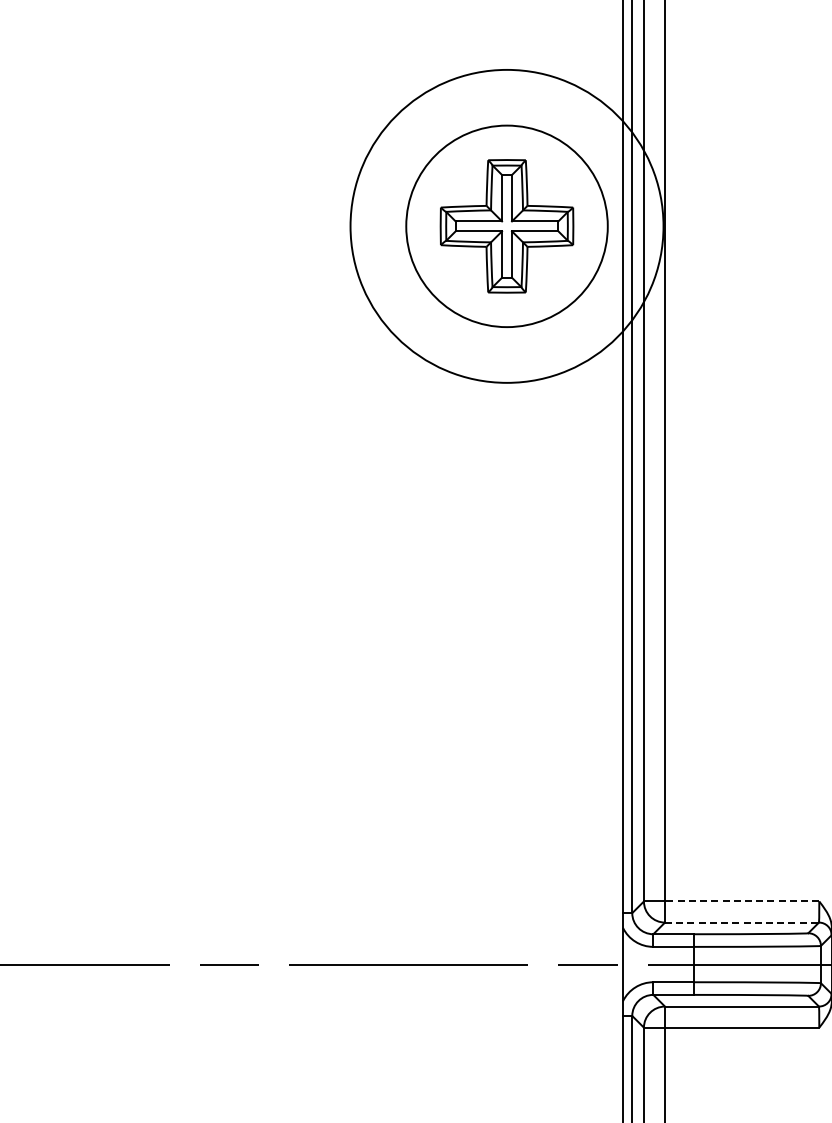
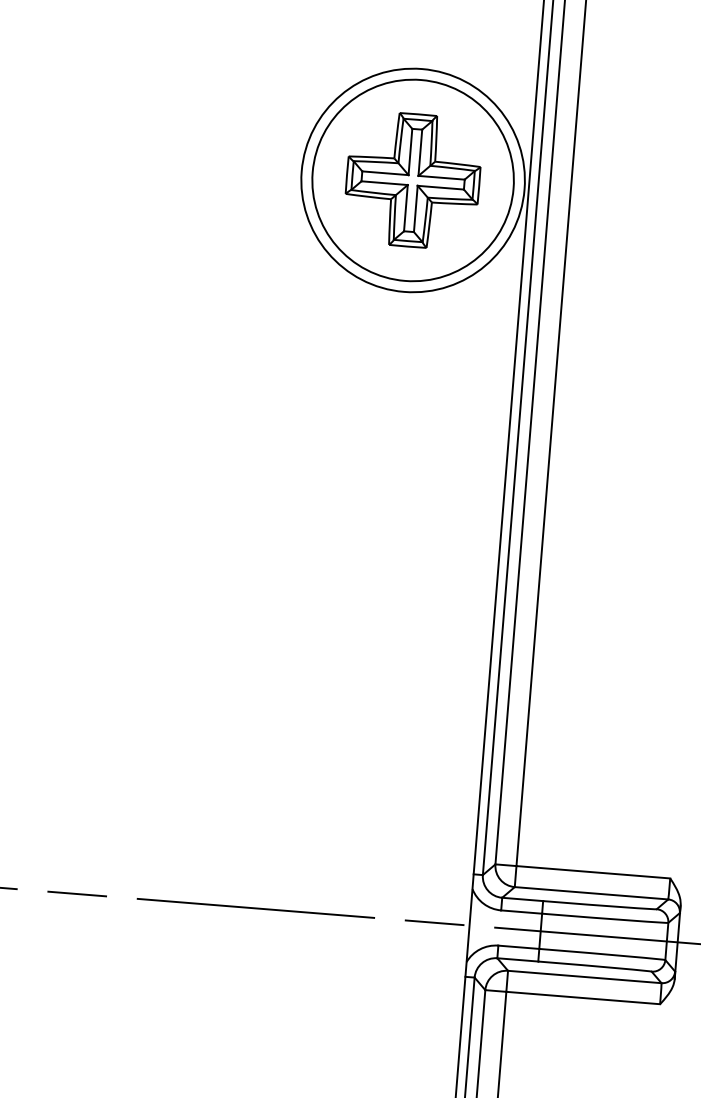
circle: (506, 226) -> (412, 180), size x0.71
line: (741, 901) -> (592, 872), dashed -> solid
line: (742, 922) -> (592, 893), dashed -> solid

